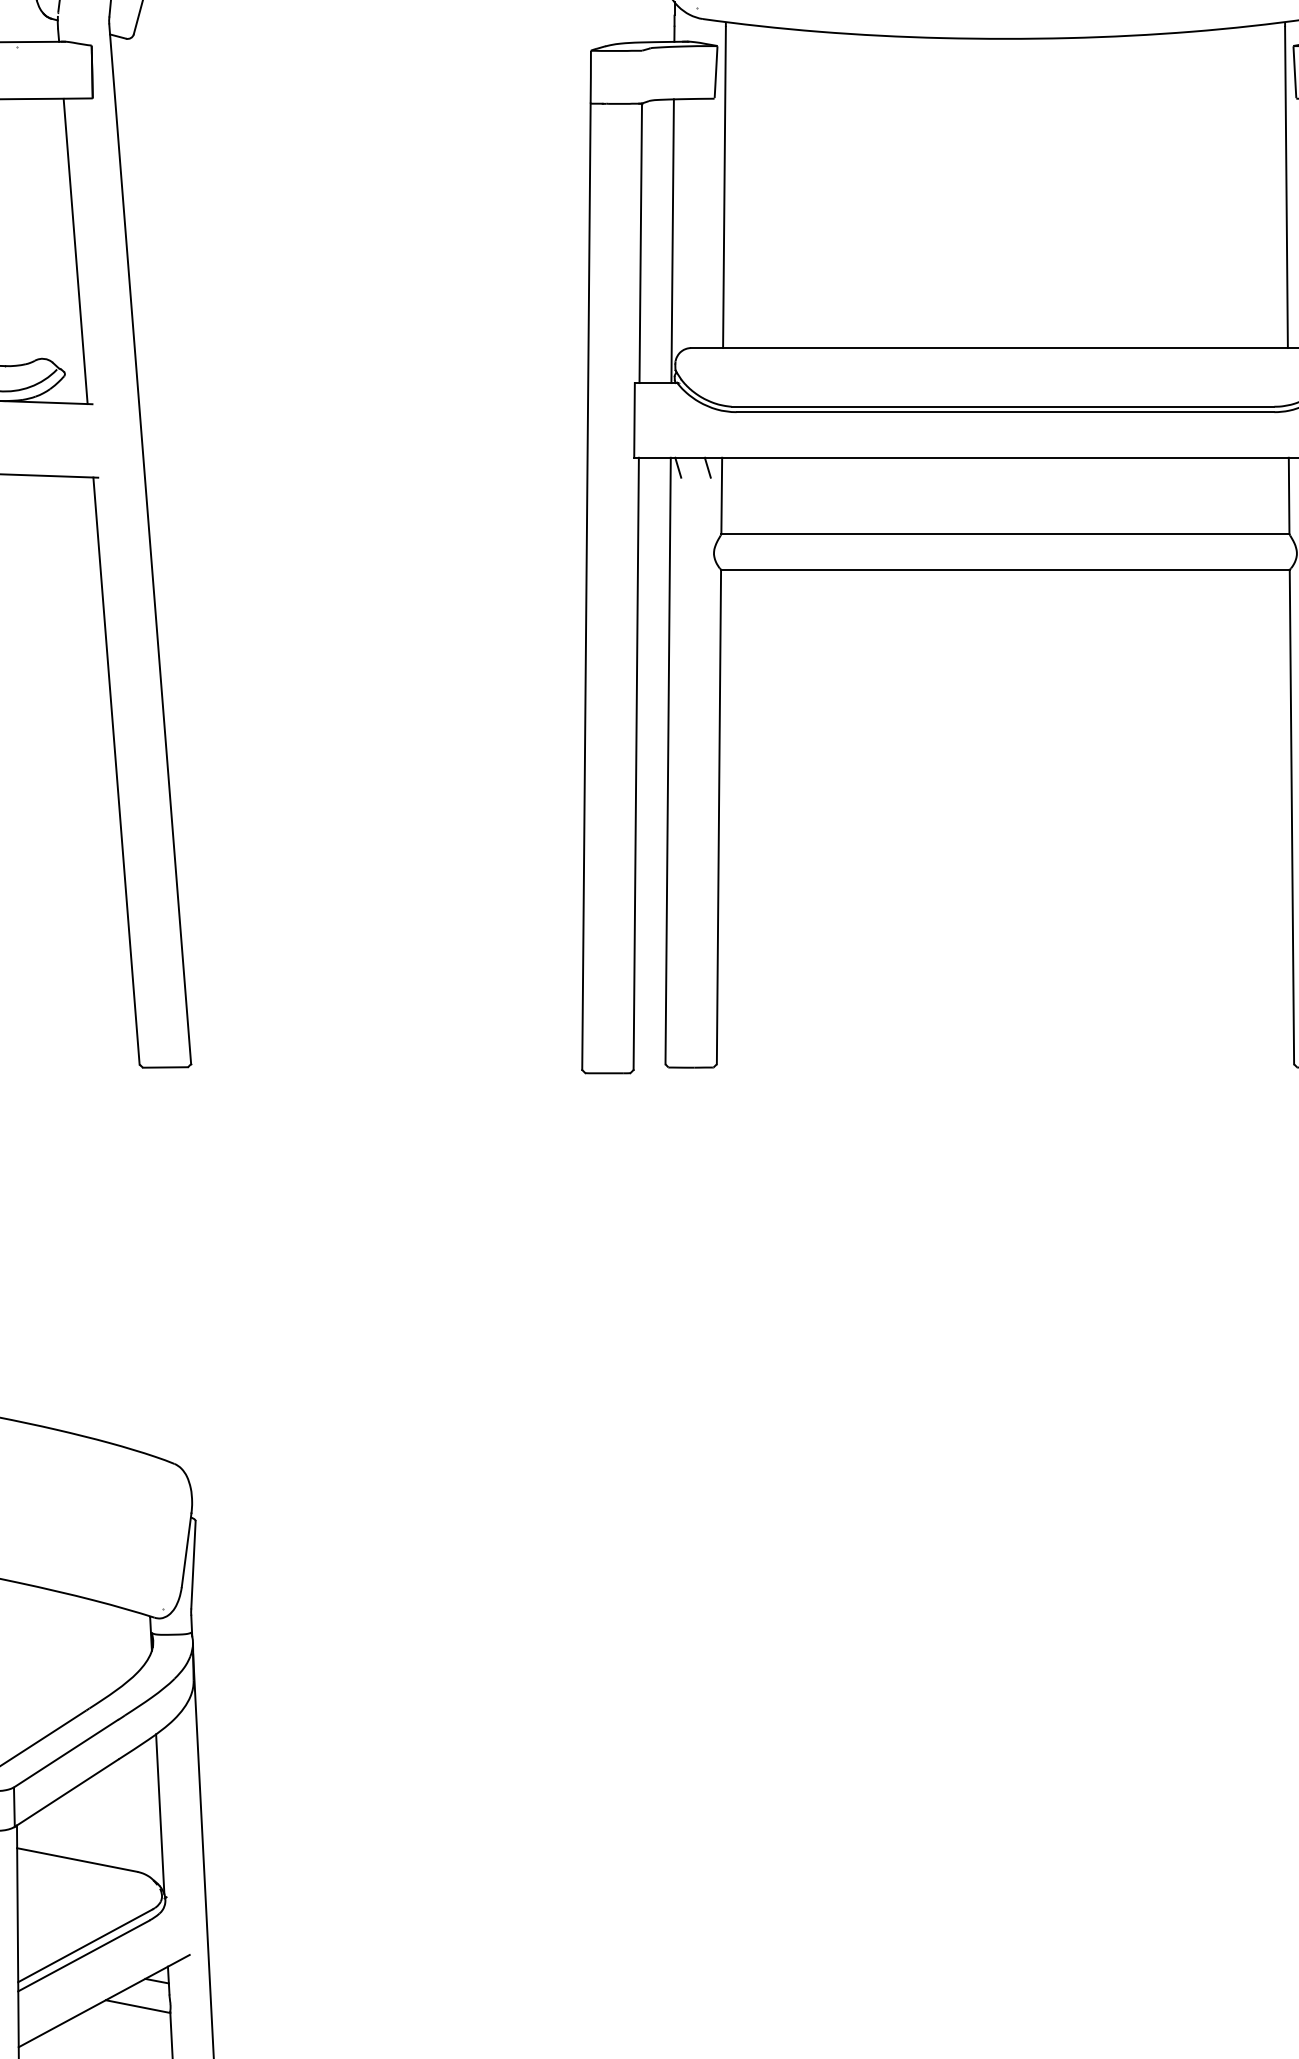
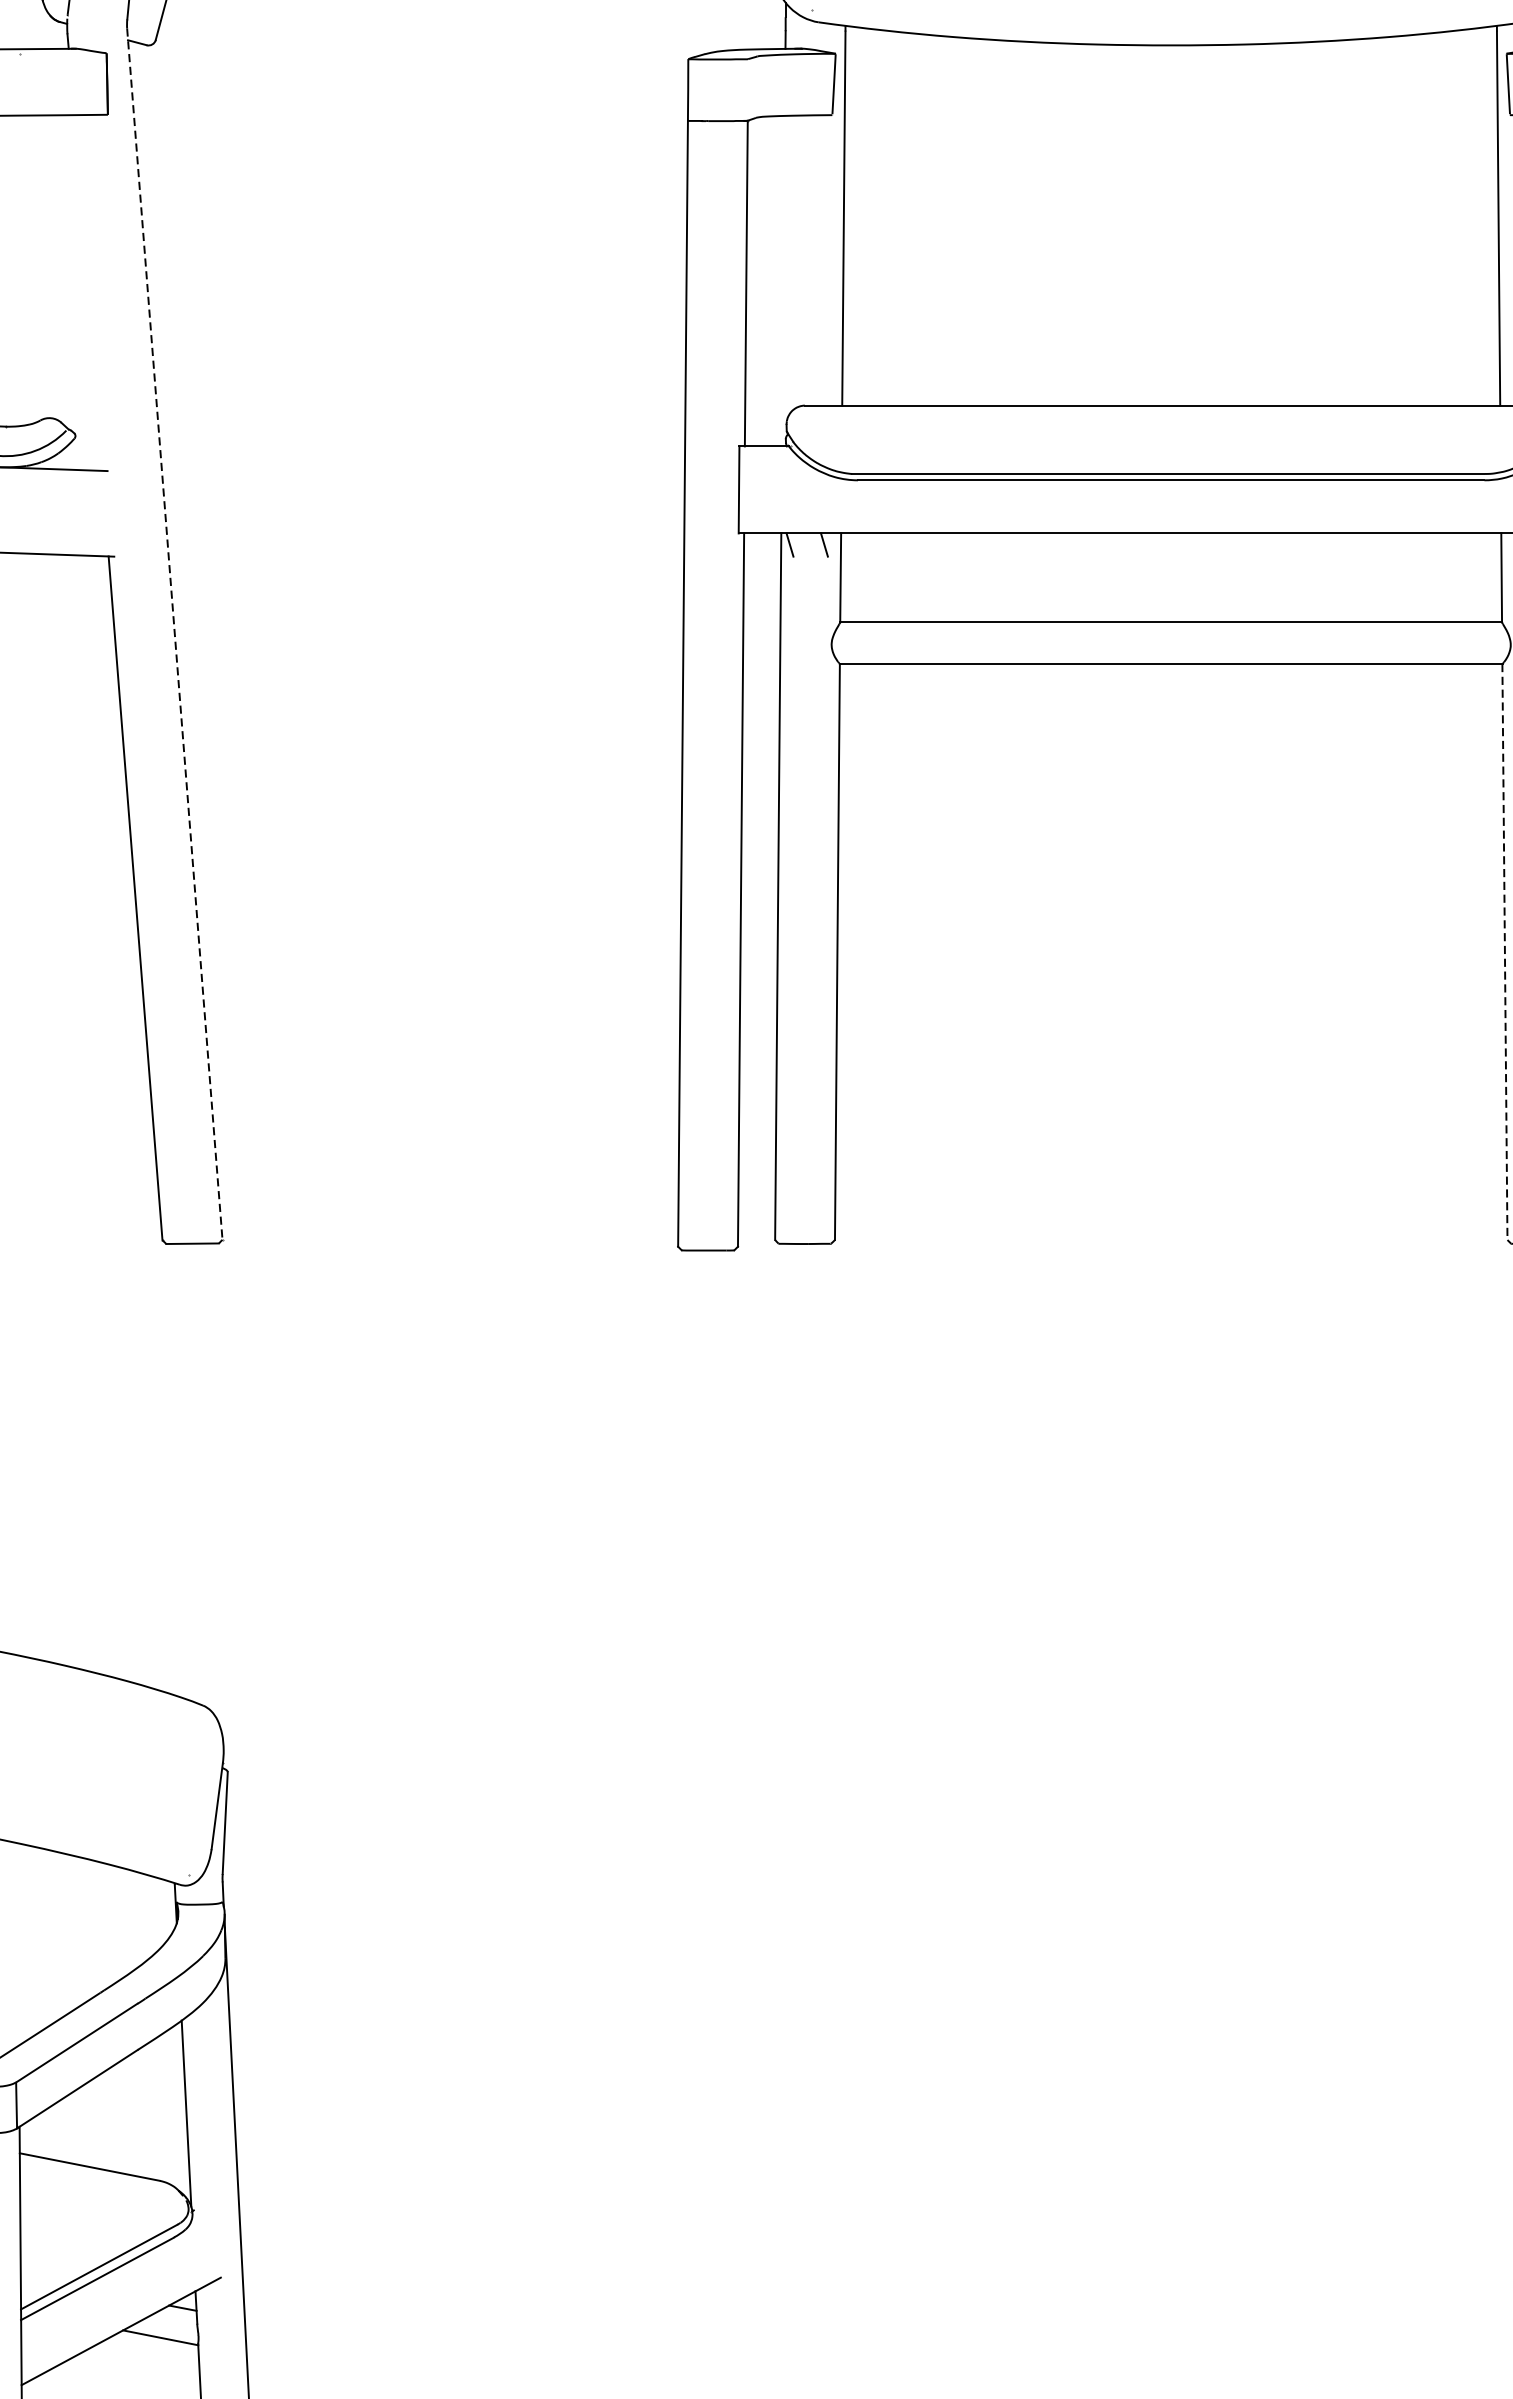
line: (672, 241) -> (783, 281), removed
line: (75, 251) -> (87, 293), removed
line: (150, 544) -> (175, 634), solid -> dashed
line: (1291, 817) -> (1504, 952), solid -> dashed

